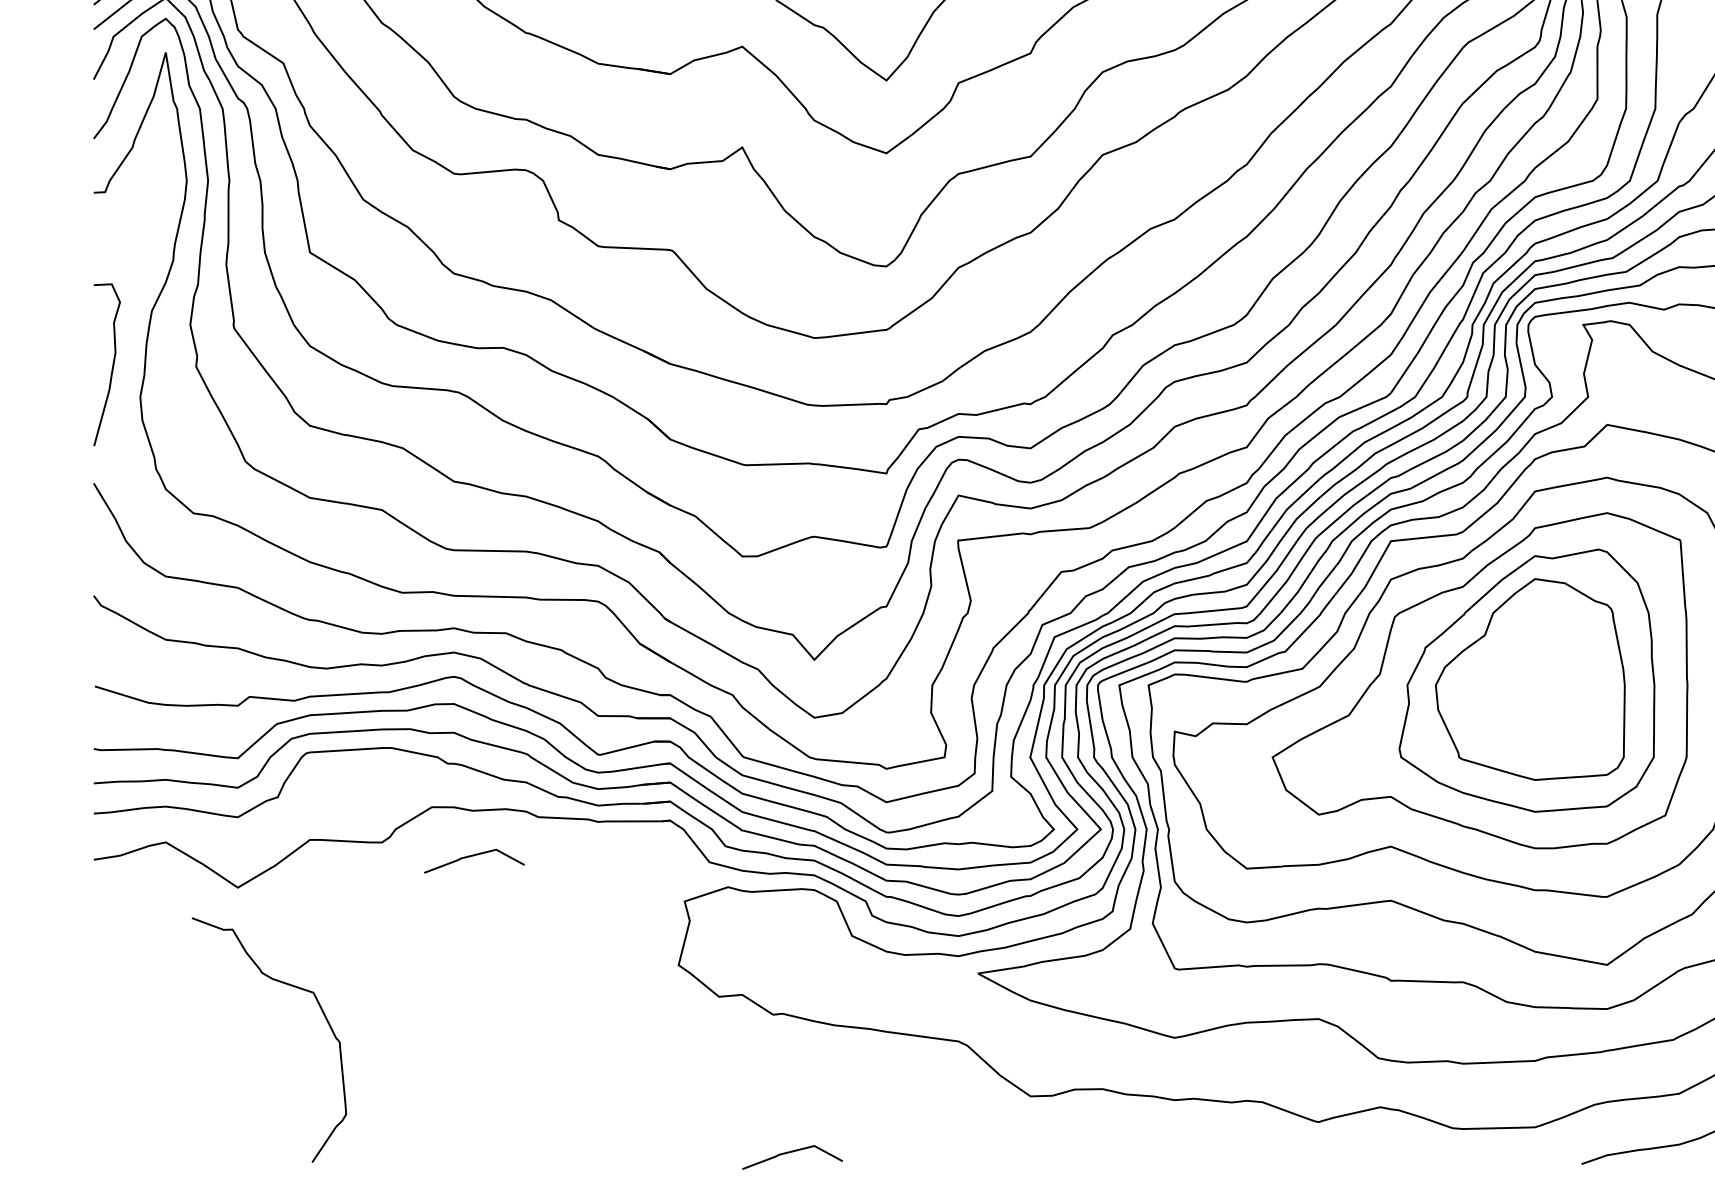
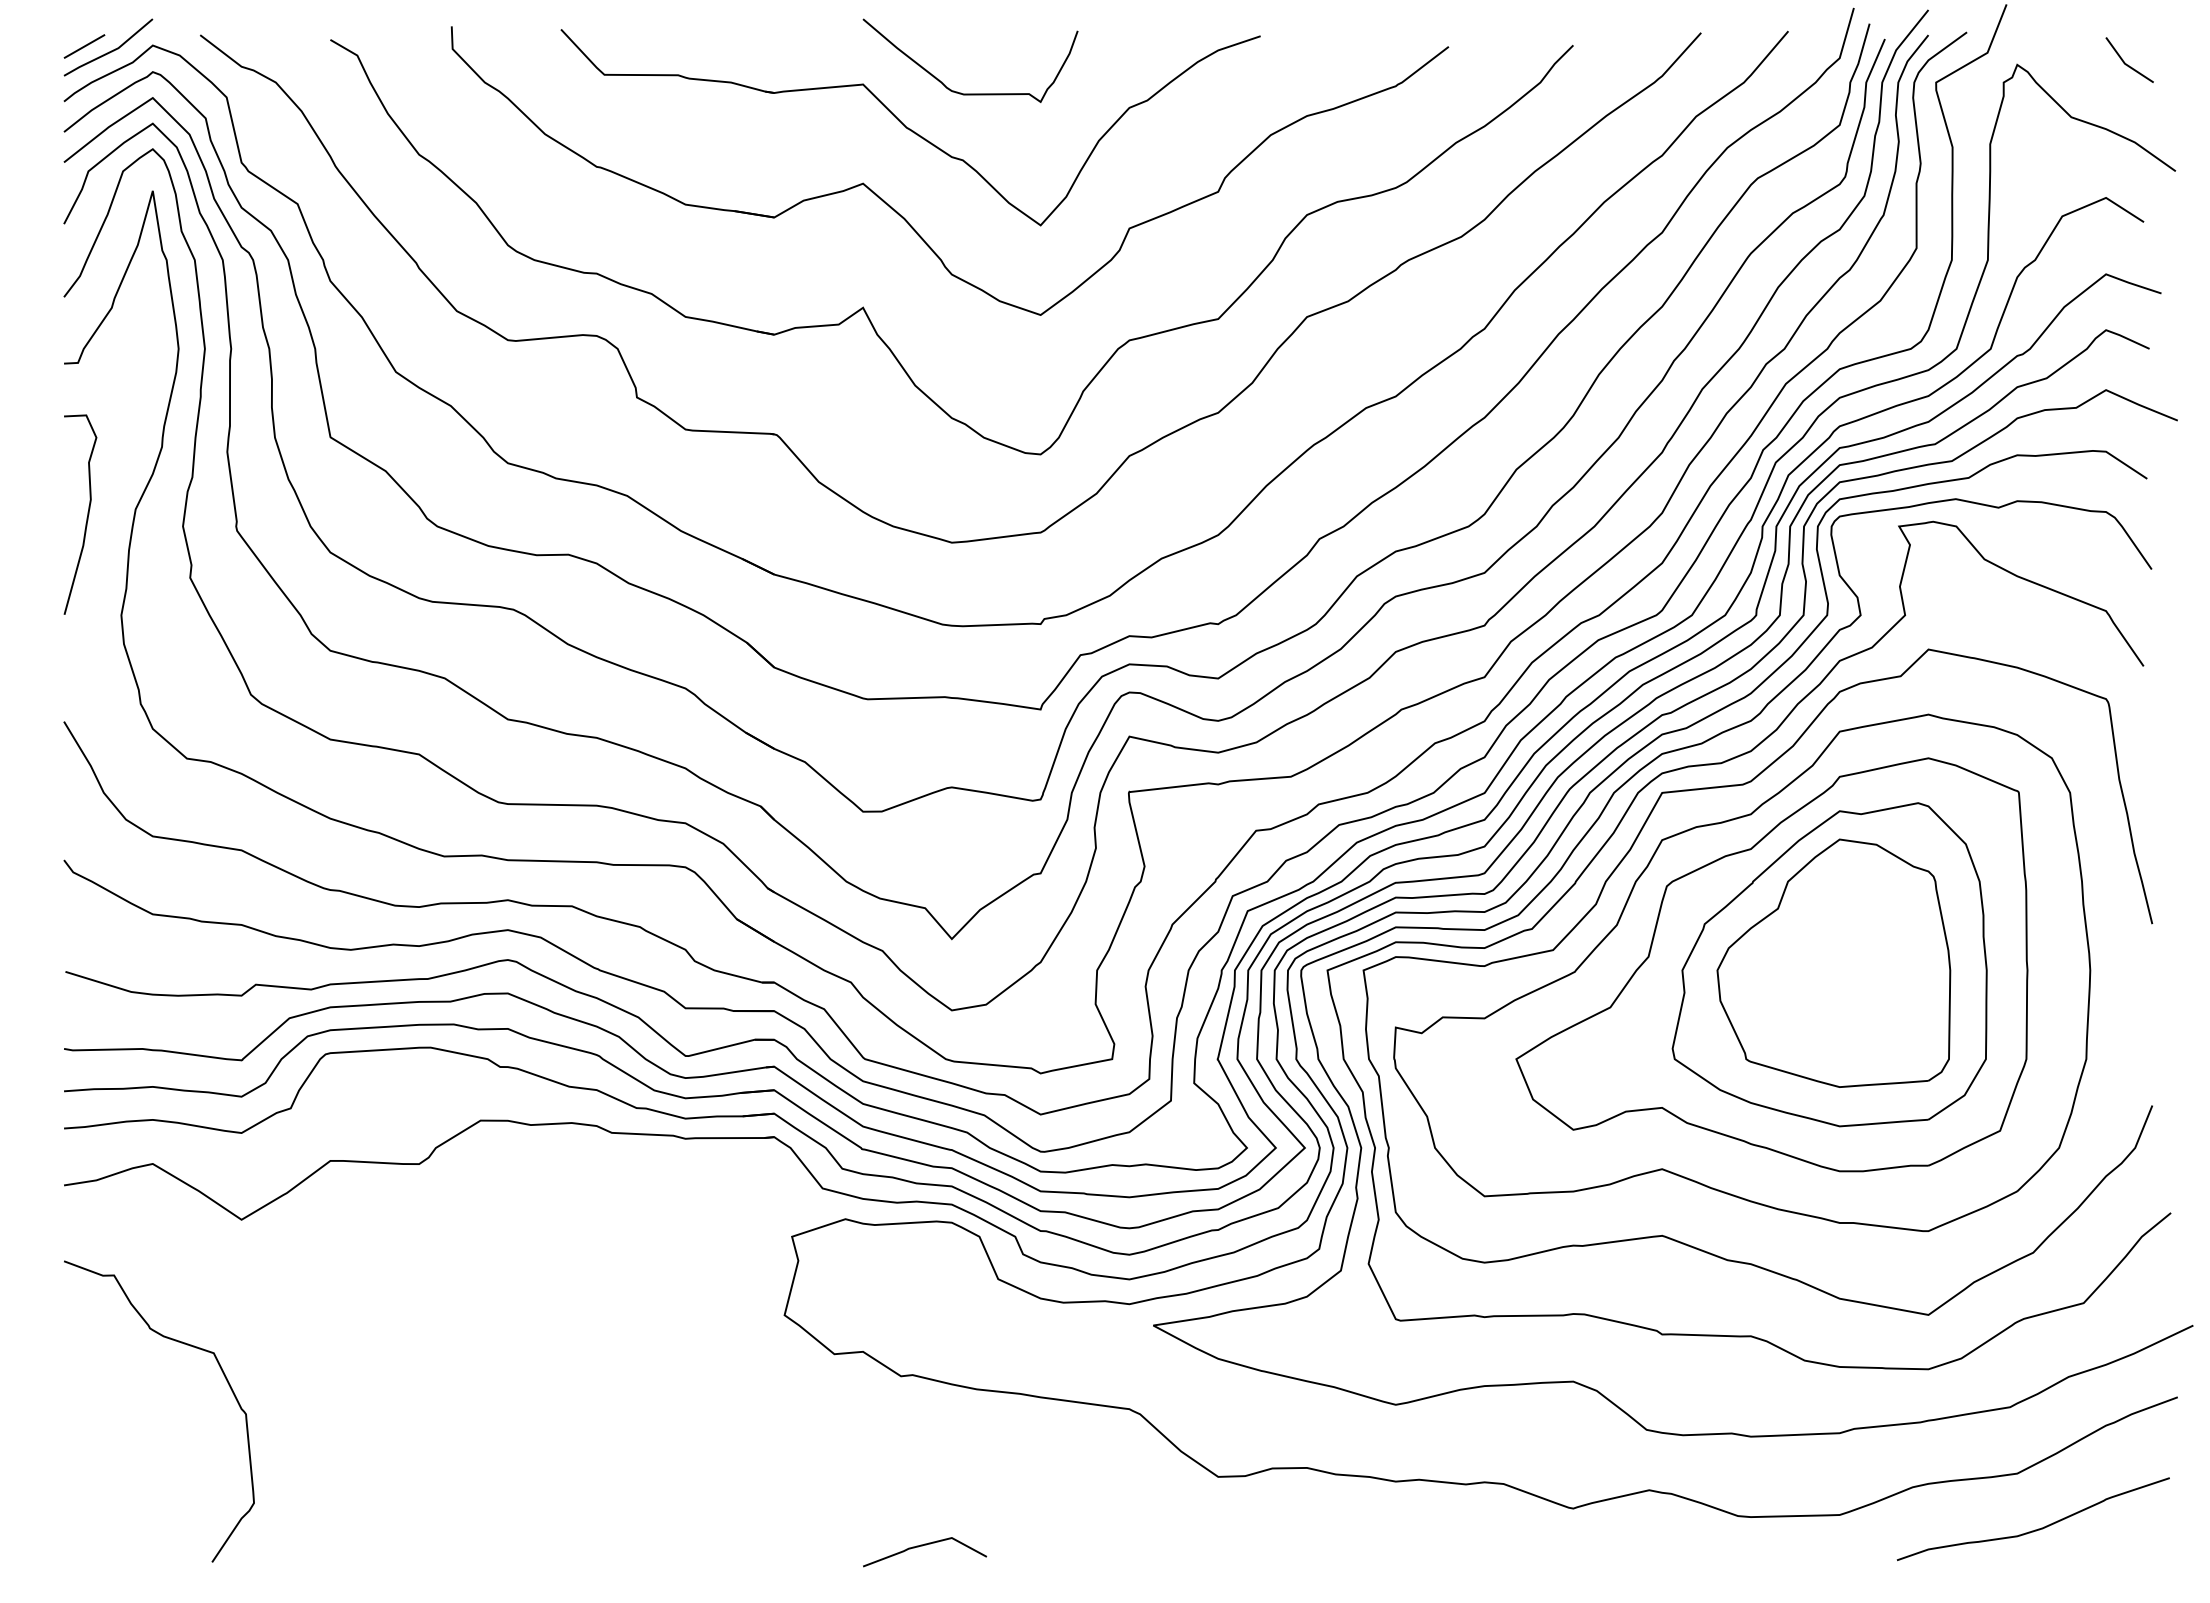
curve: (112, 367) -> (86, 517), moved
line: (472, 856) -> (530, 1181), removed
curve: (287, 984) -> (181, 1343), moved

